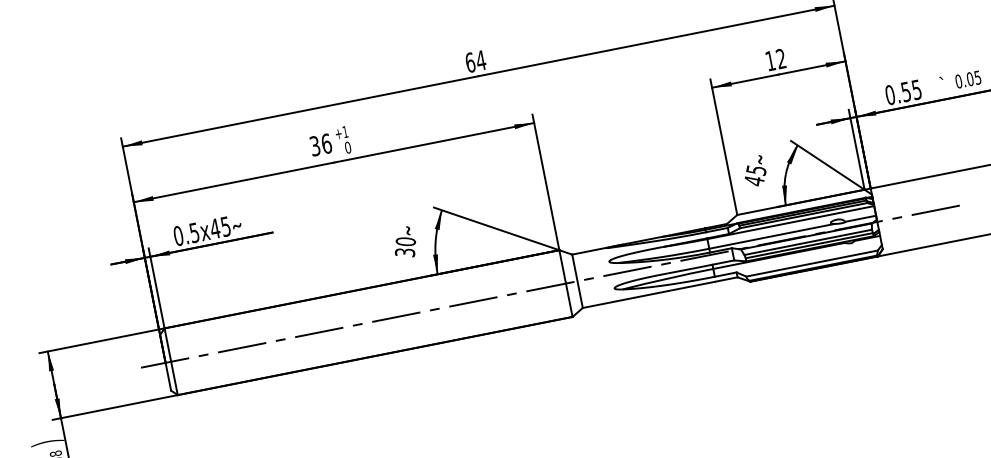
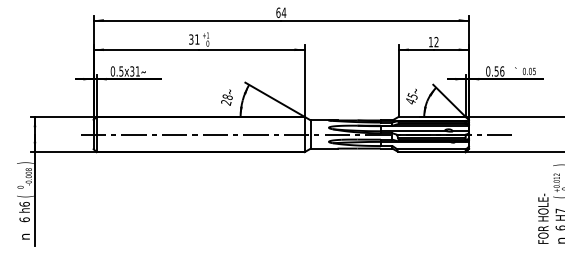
text: (917, 89) -> (502, 71), 0.55 -> 0.56
text: (326, 143) -> (197, 39), 36 -> 31
text: (219, 227) -> (134, 71), 0.5x45 -> 0.5x31
text: (404, 246) -> (226, 99), 30 -> 28

